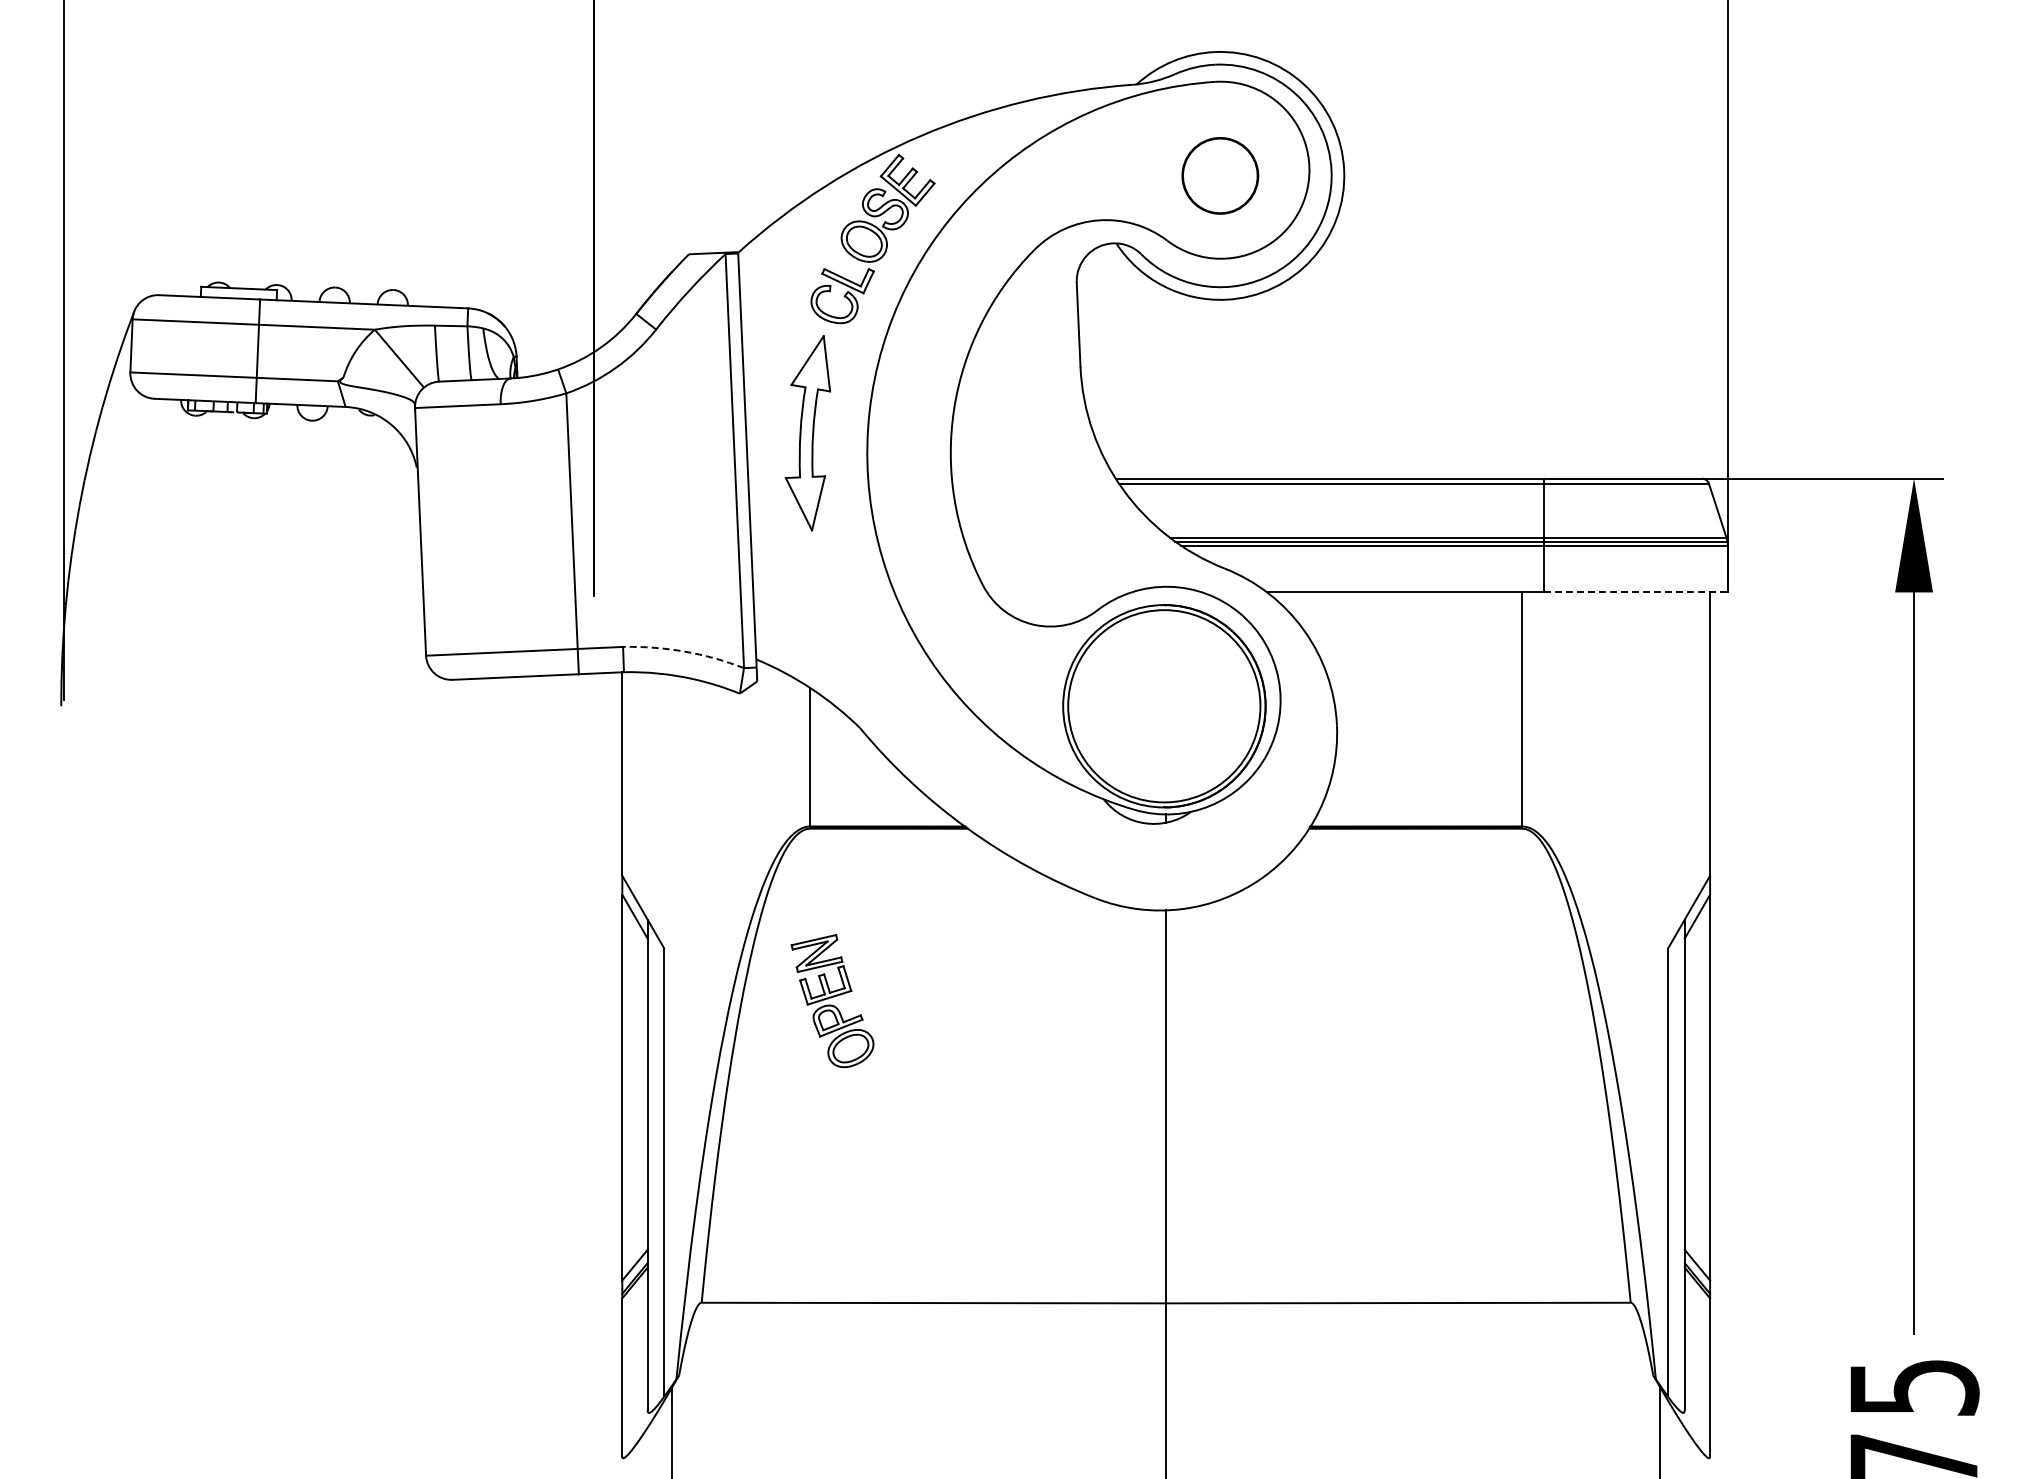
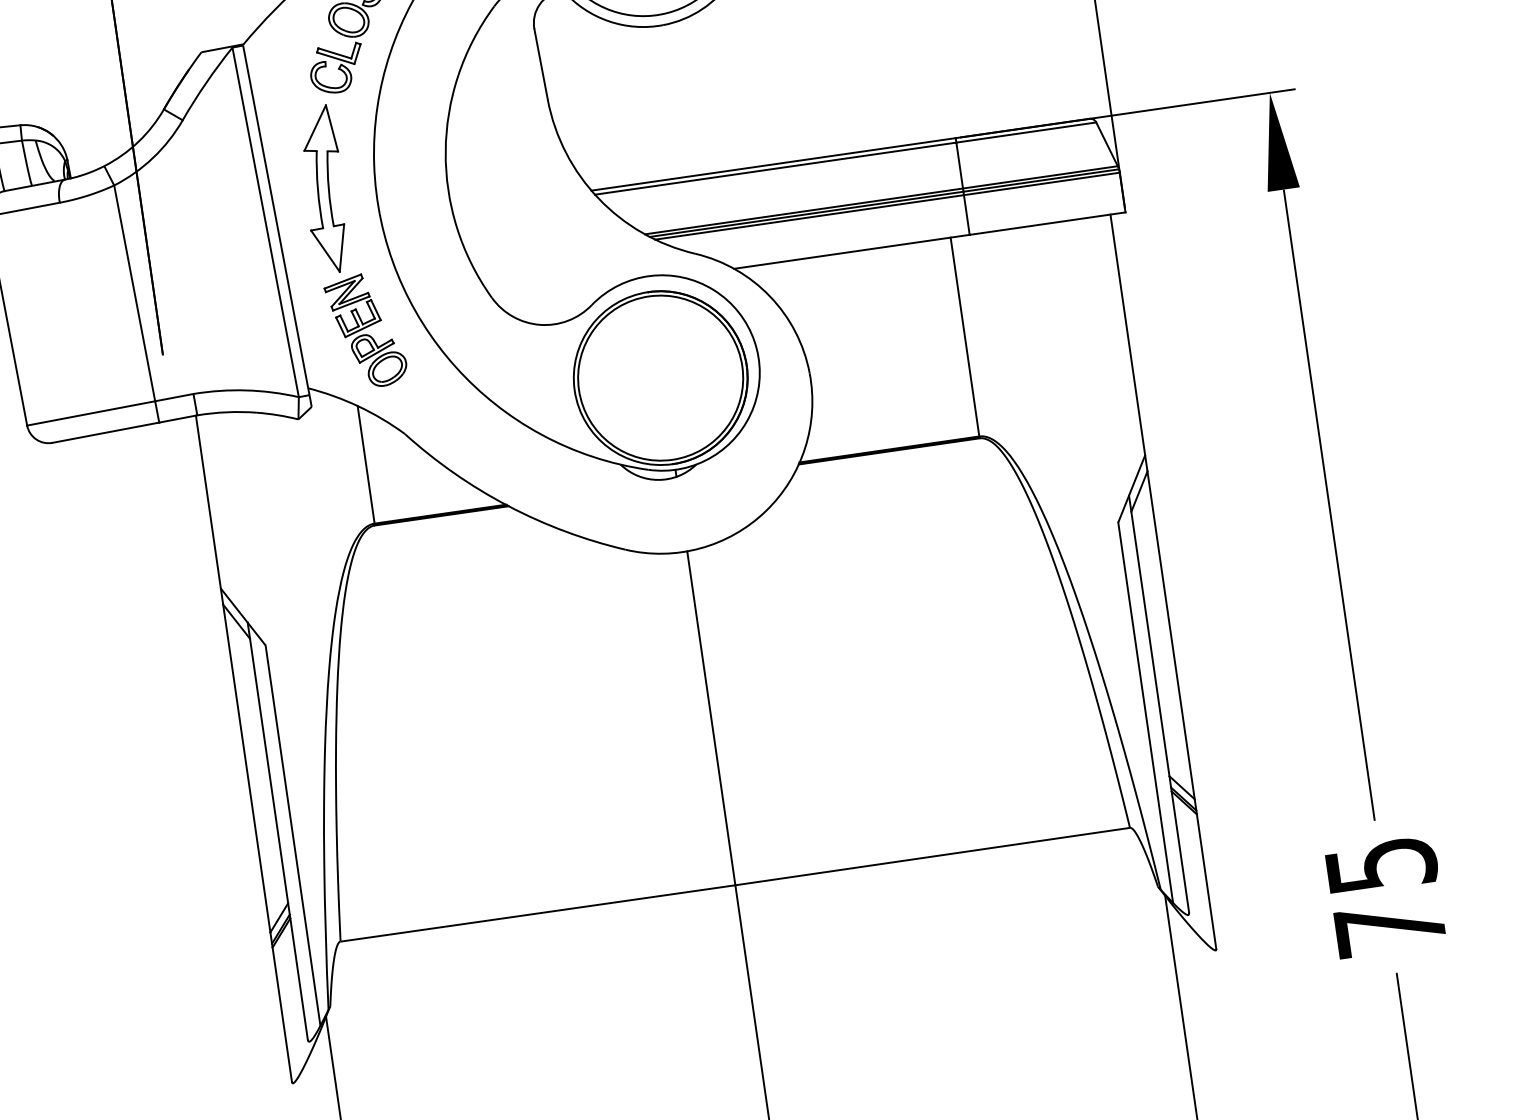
line: (1636, 592) -> (1047, 223), dashed -> solid
arc: (684, 651) -> (246, 390), dashed -> solid
part: (832, 1001) -> (366, 331), moved

